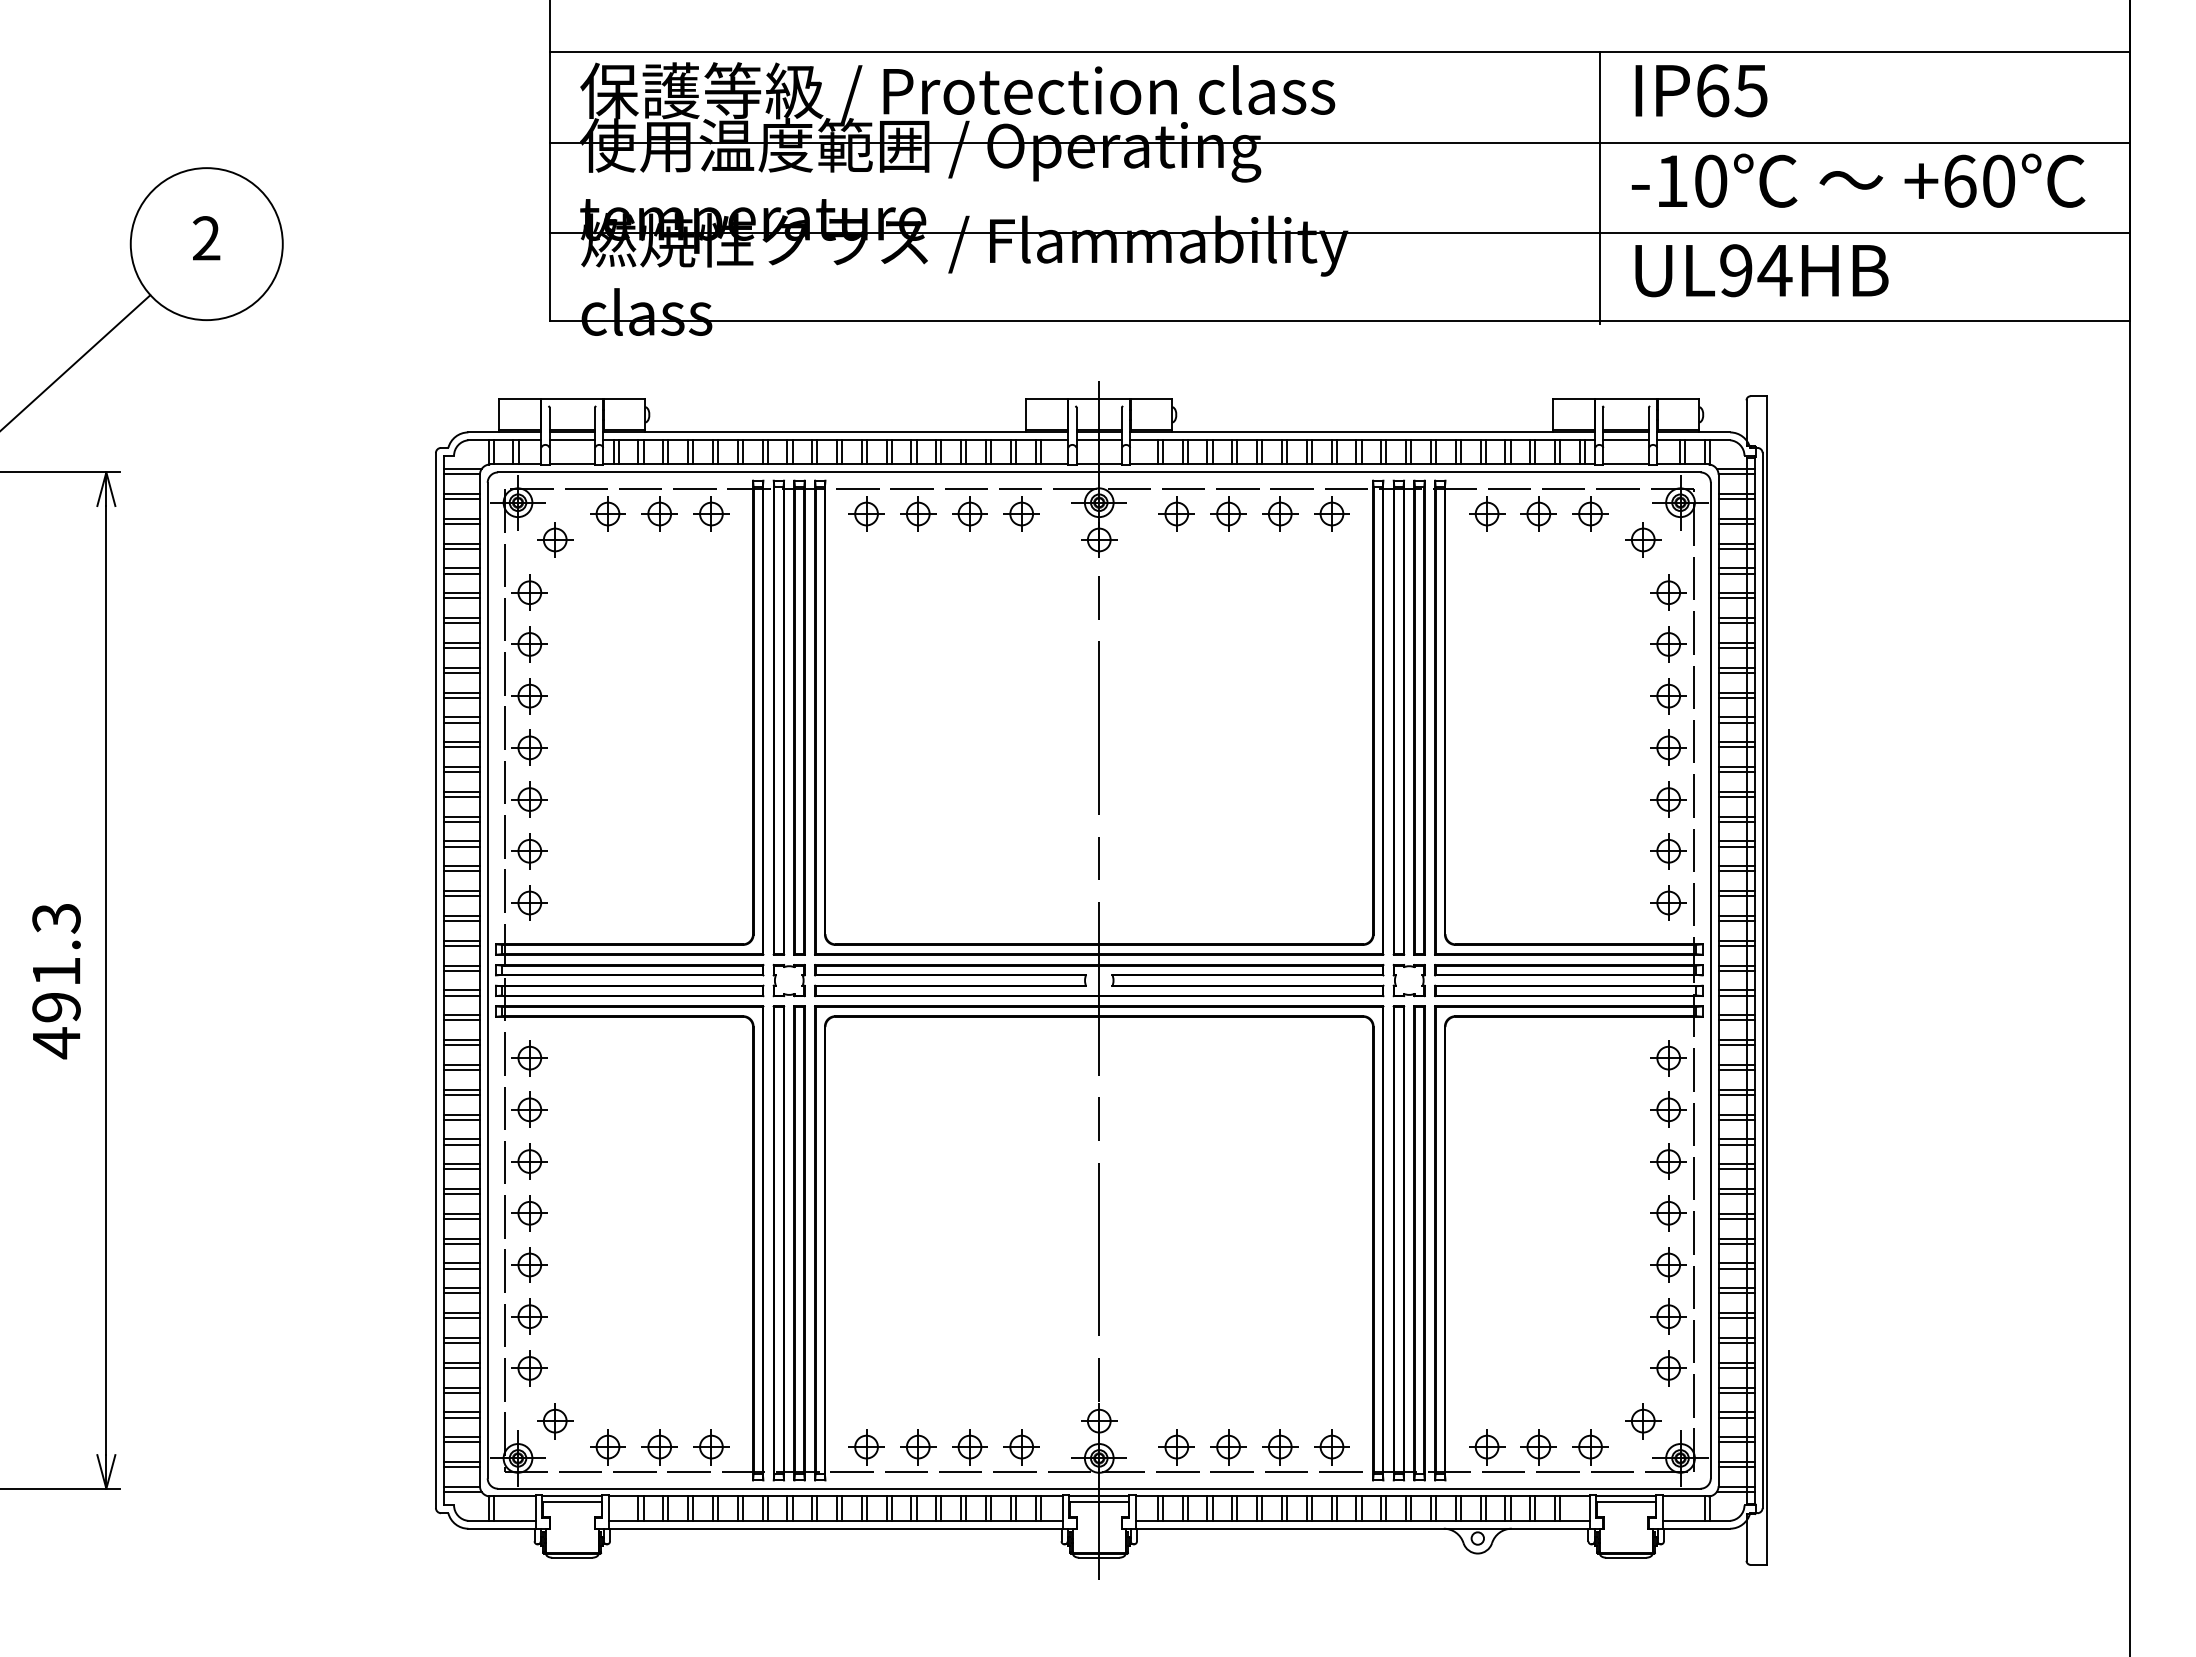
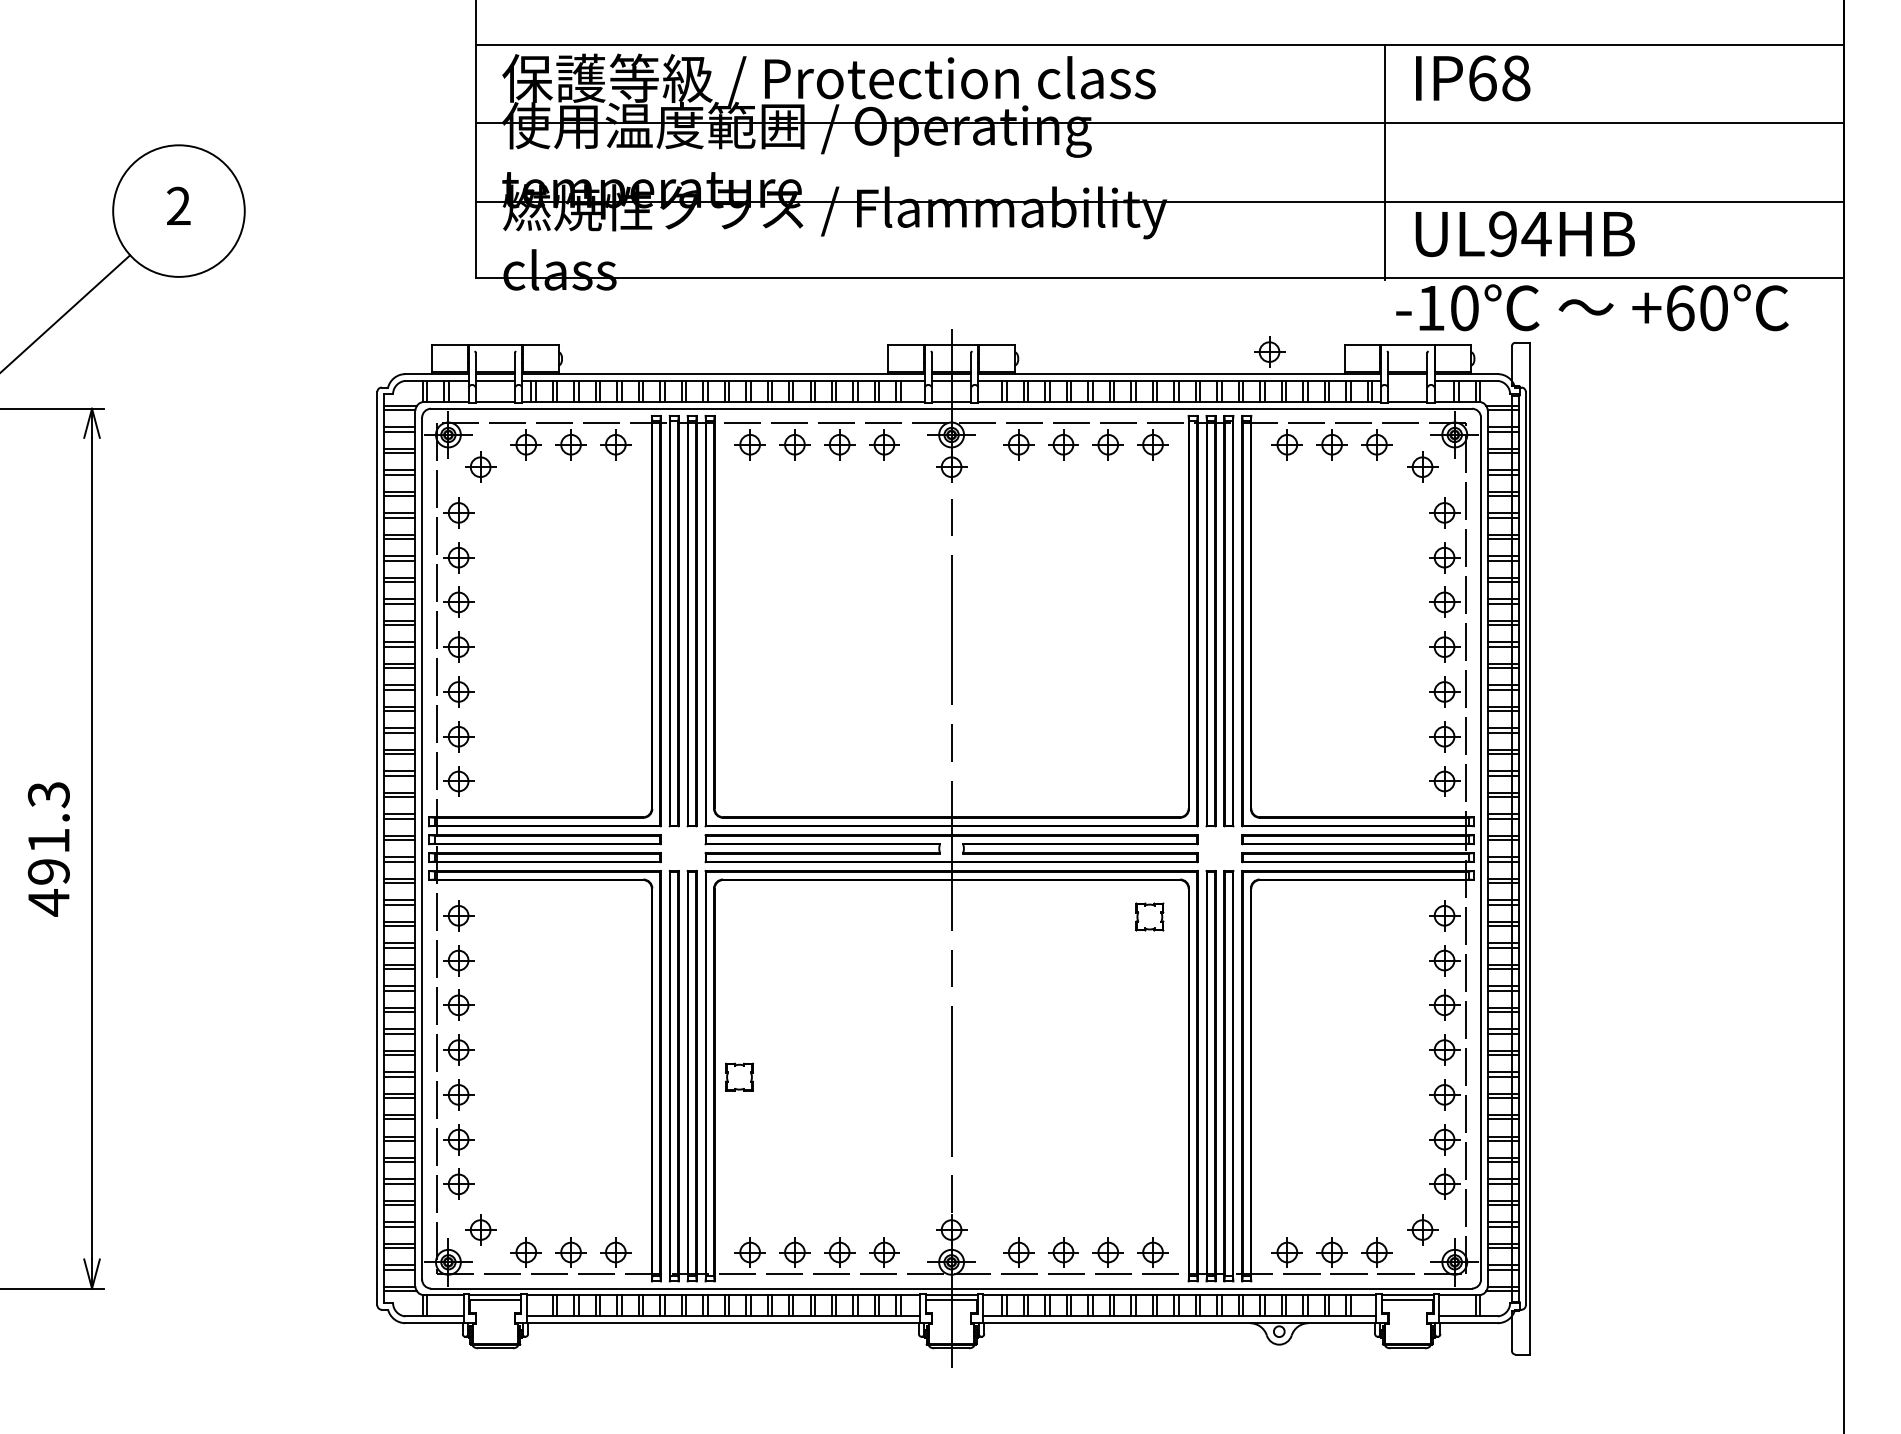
text: (1750, 90) -> (1515, 78), IP65 -> IP68
text: (1858, 180) -> (1592, 307), moved
part: (1466, 406) -> (1269, 351), added
line: (1625, 440) -> (1407, 381), removed
part: (788, 980) -> (738, 1077), moved
part: (1408, 980) -> (1149, 916), moved

